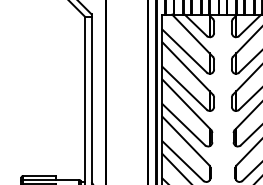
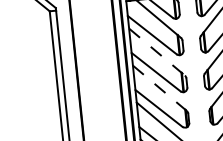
line: (187, 68) -> (156, 52), solid -> dashed
line: (187, 105) -> (160, 88), solid -> dashed

